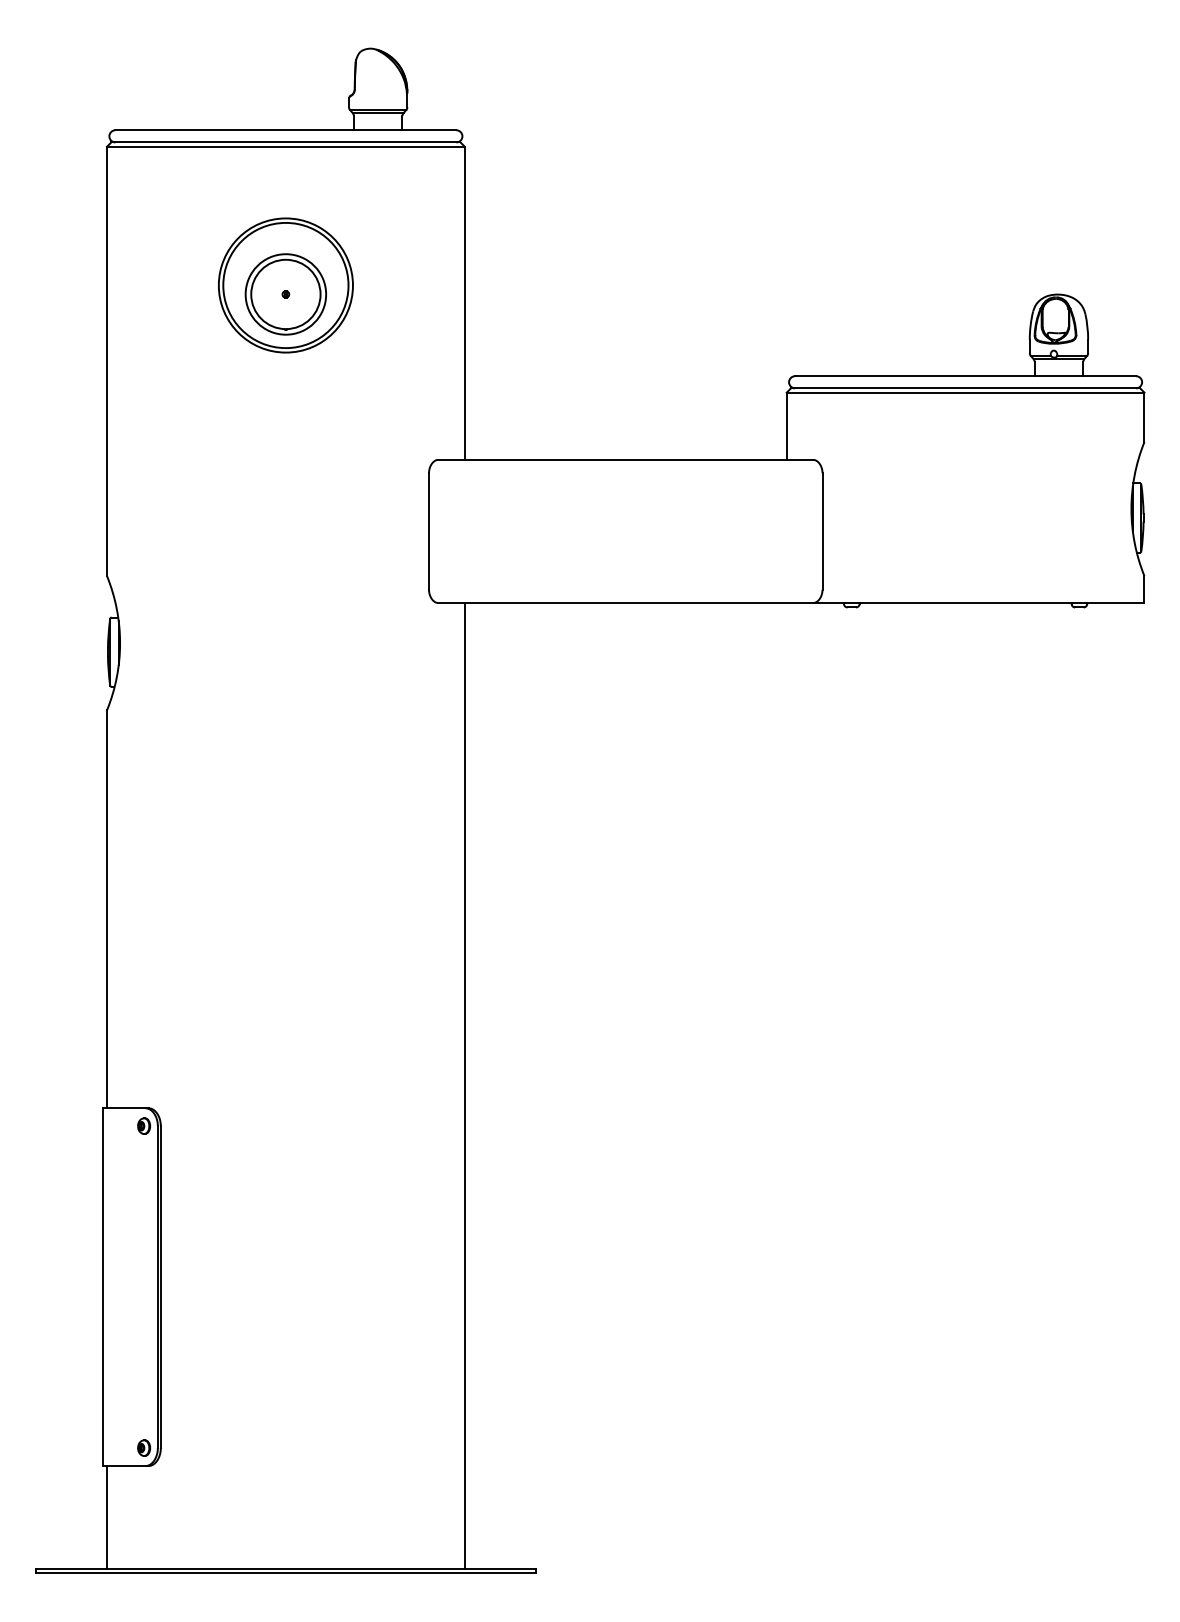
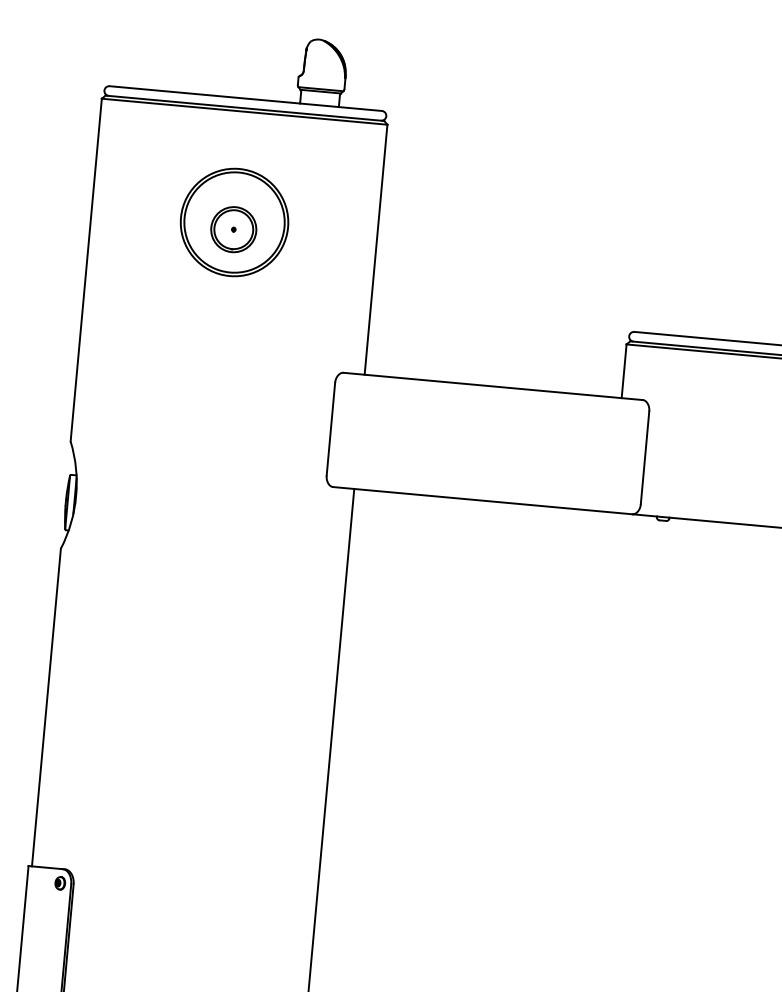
part: (285, 294) -> (233, 229), size x0.7

